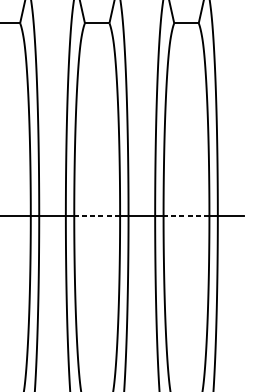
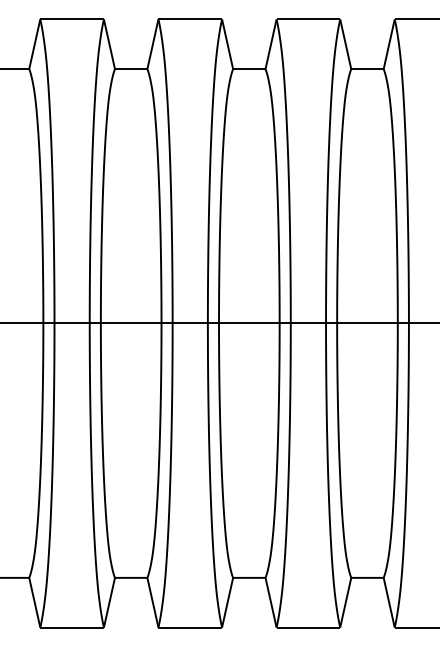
line: (96, 215) -> (248, 323), dashed -> solid
line: (185, 215) -> (366, 323), dashed -> solid

